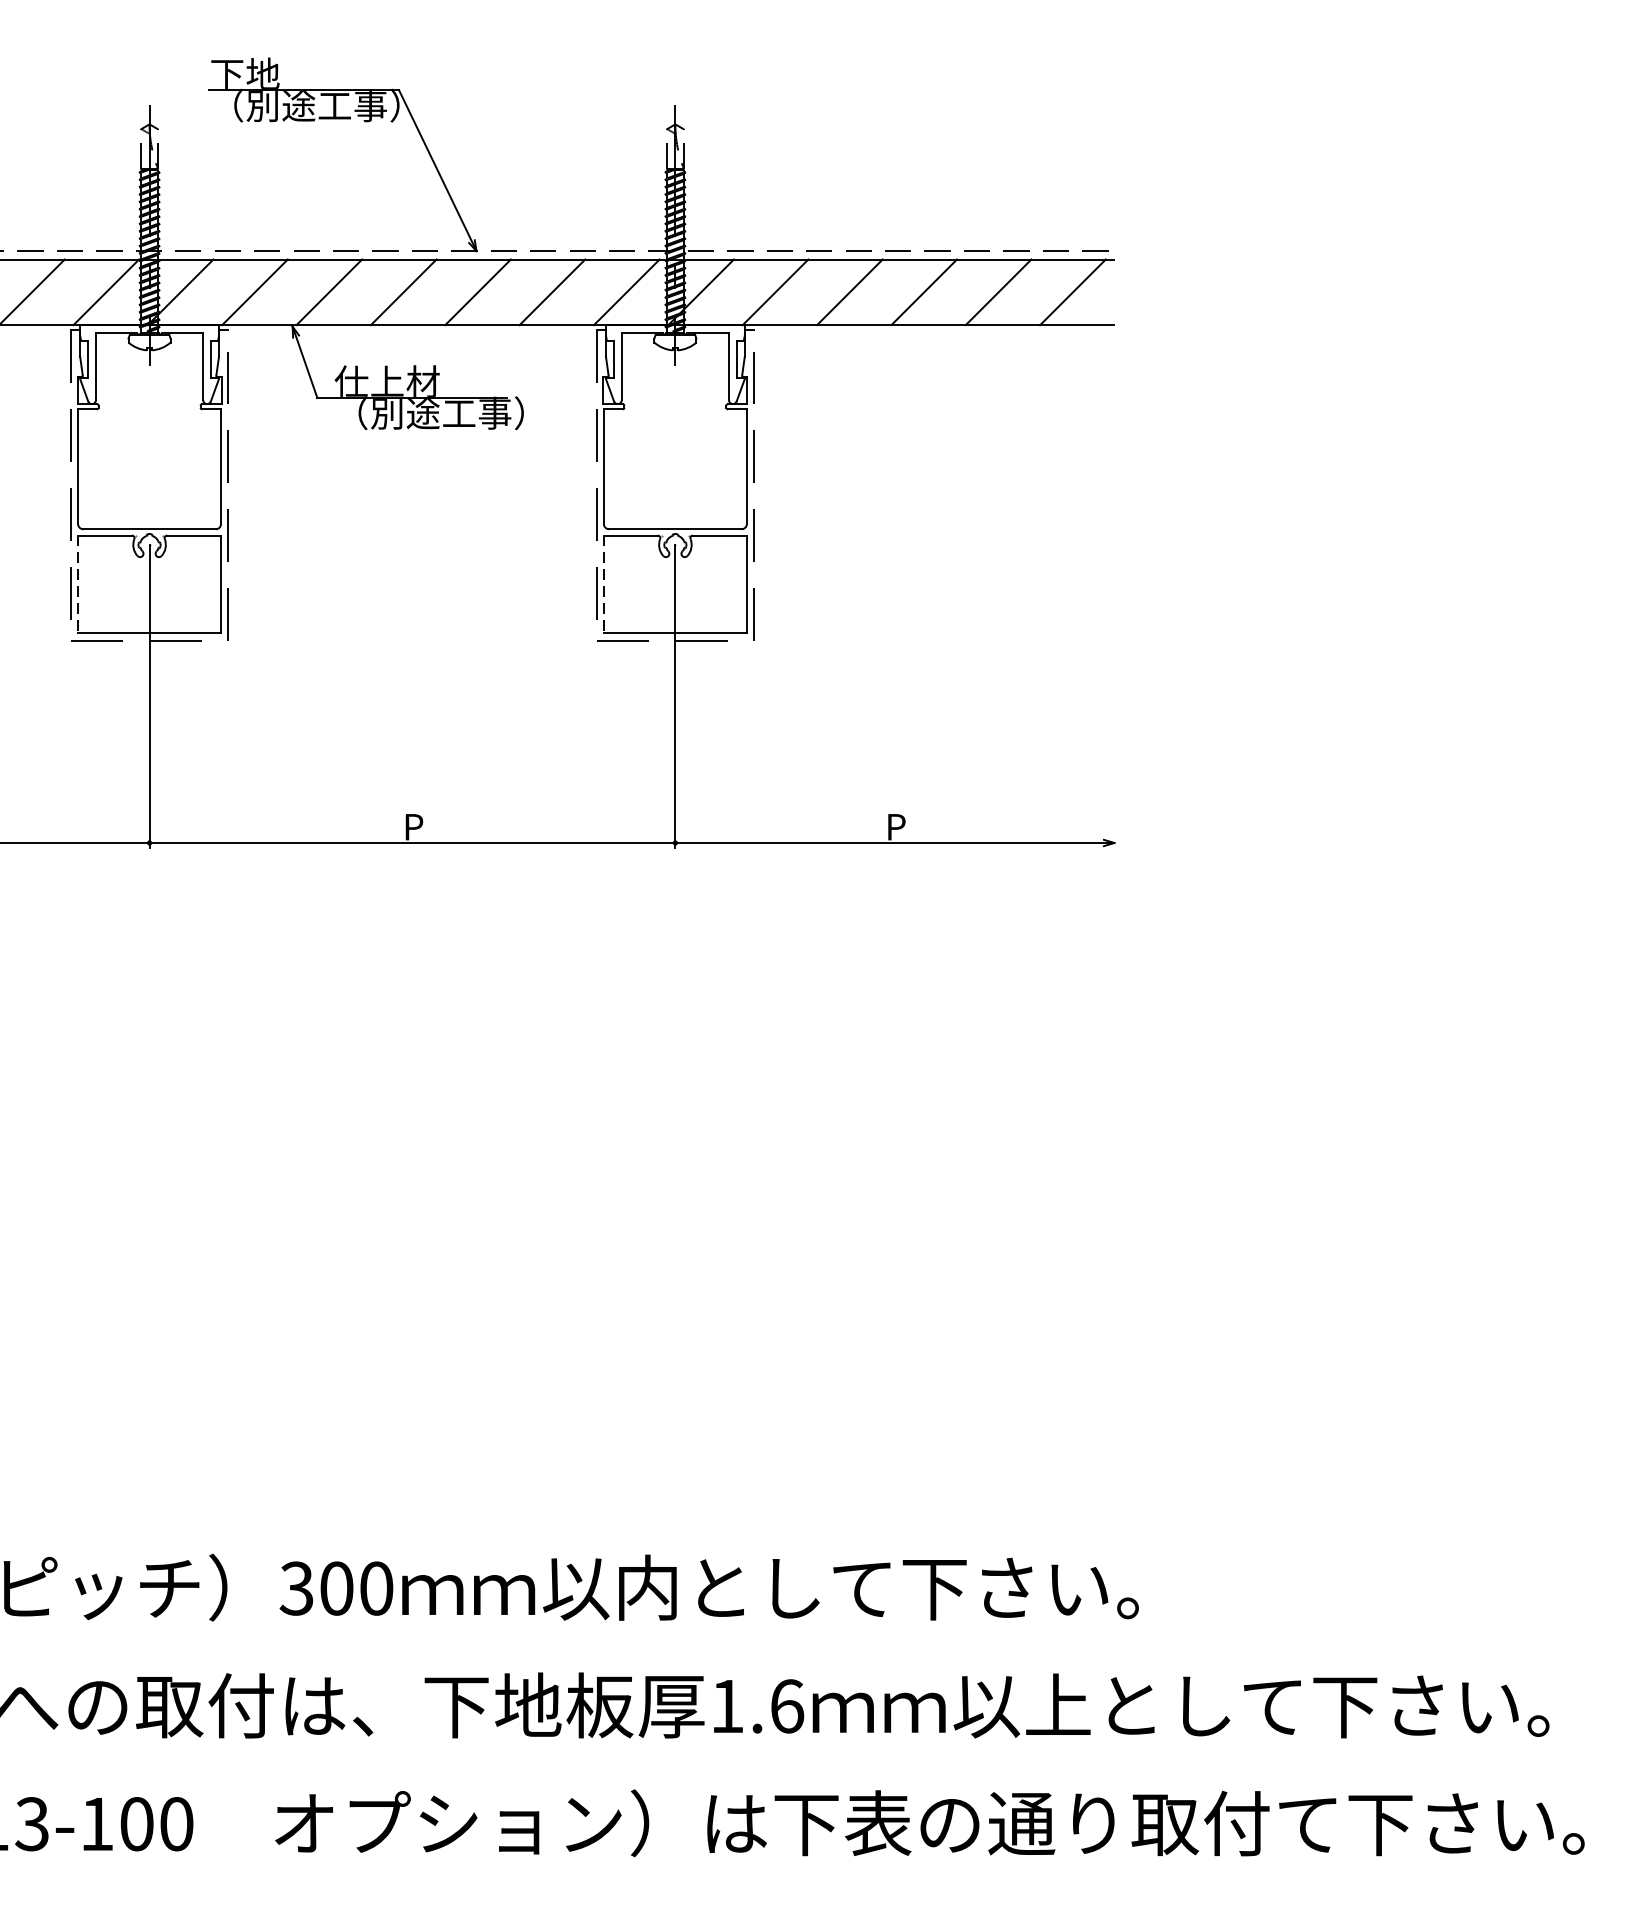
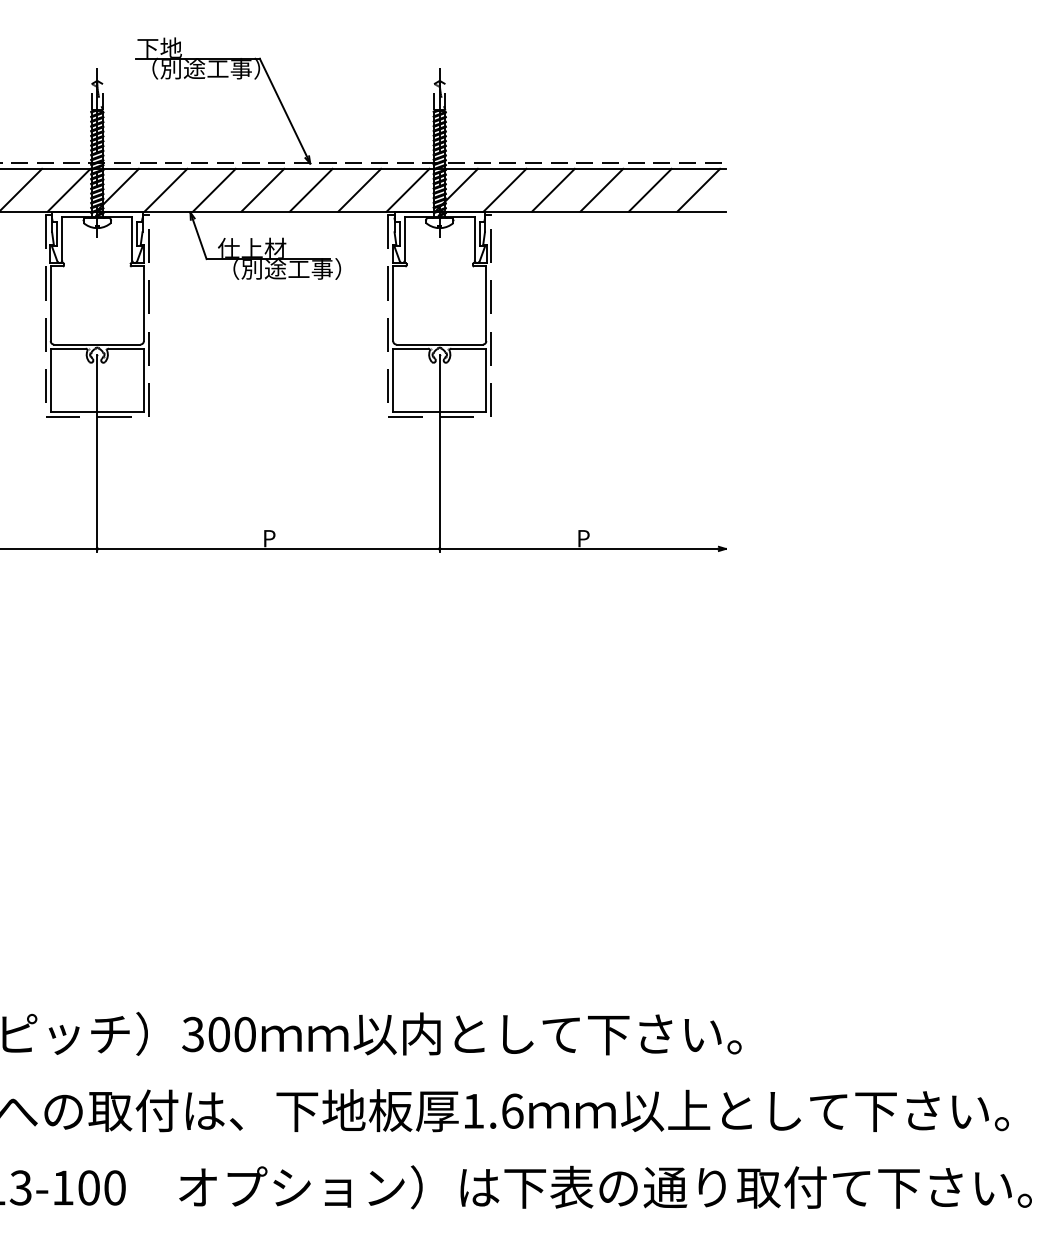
line: (77, 584) -> (50, 380), dashed -> solid
line: (604, 584) -> (393, 380), dashed -> solid

